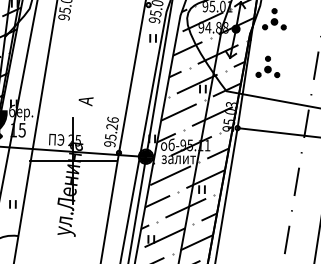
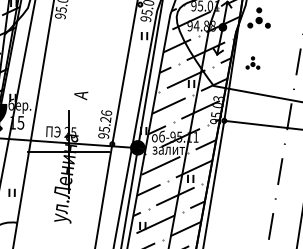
part: (267, 66) -> (252, 62), size x0.6

